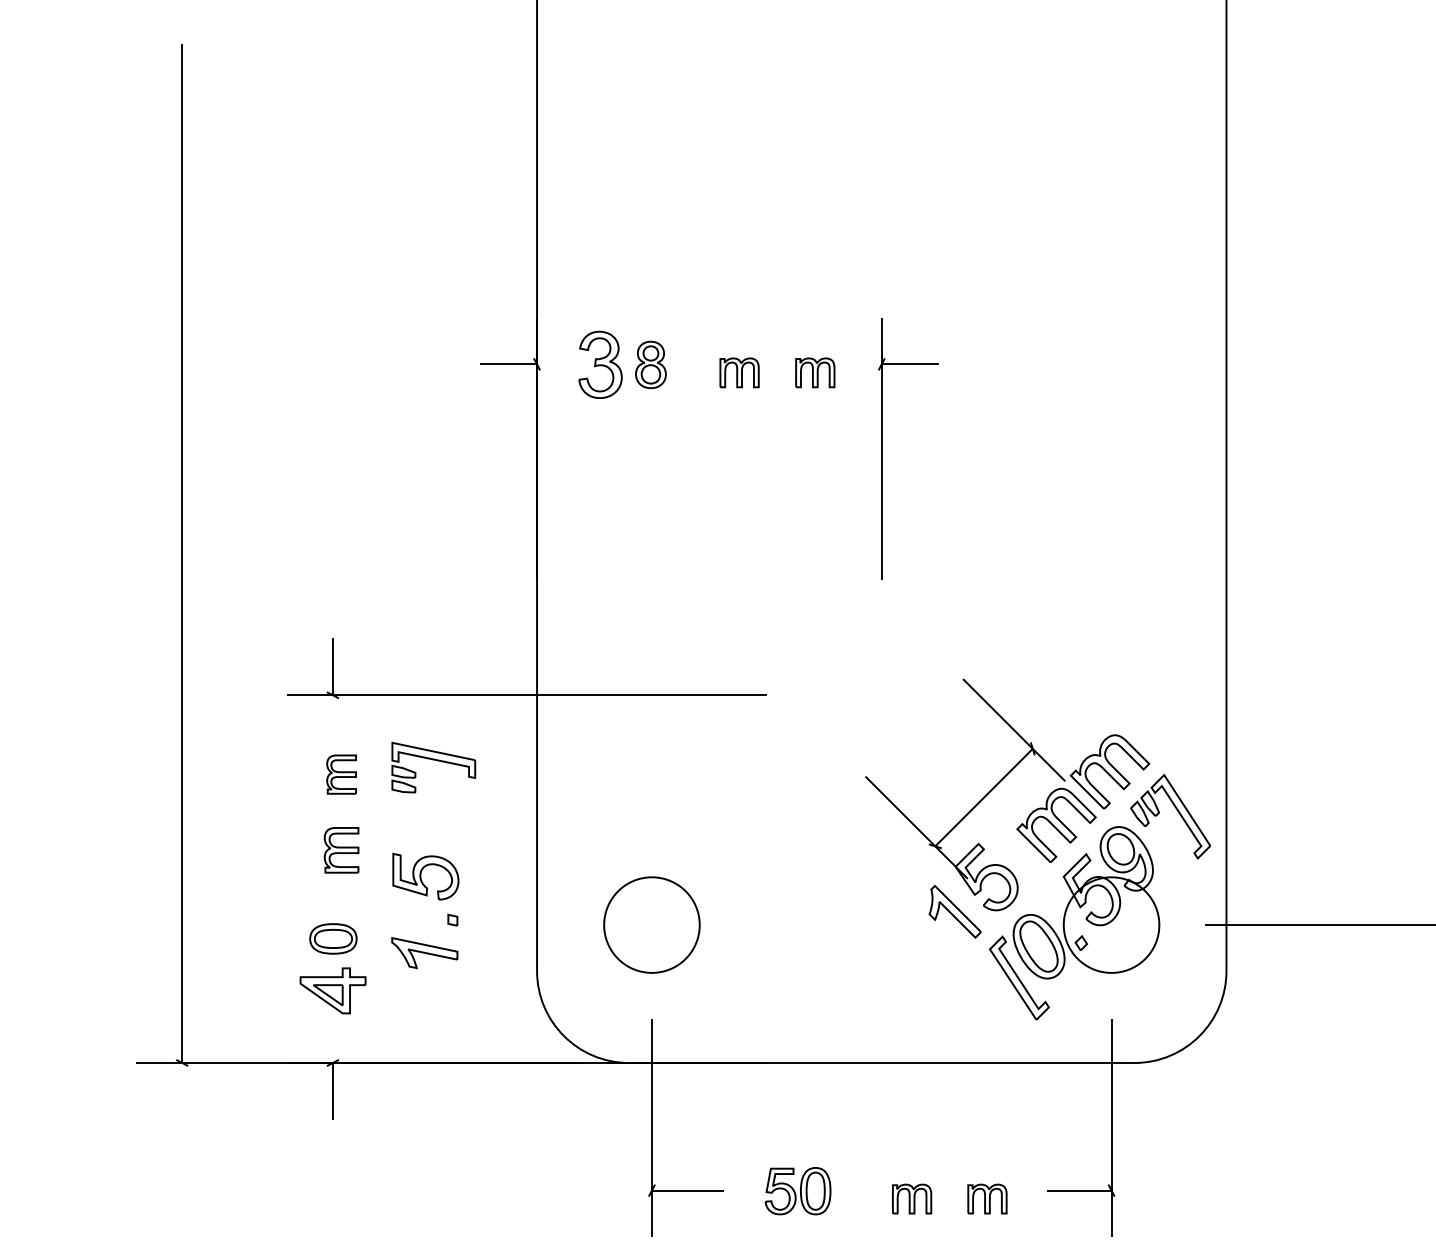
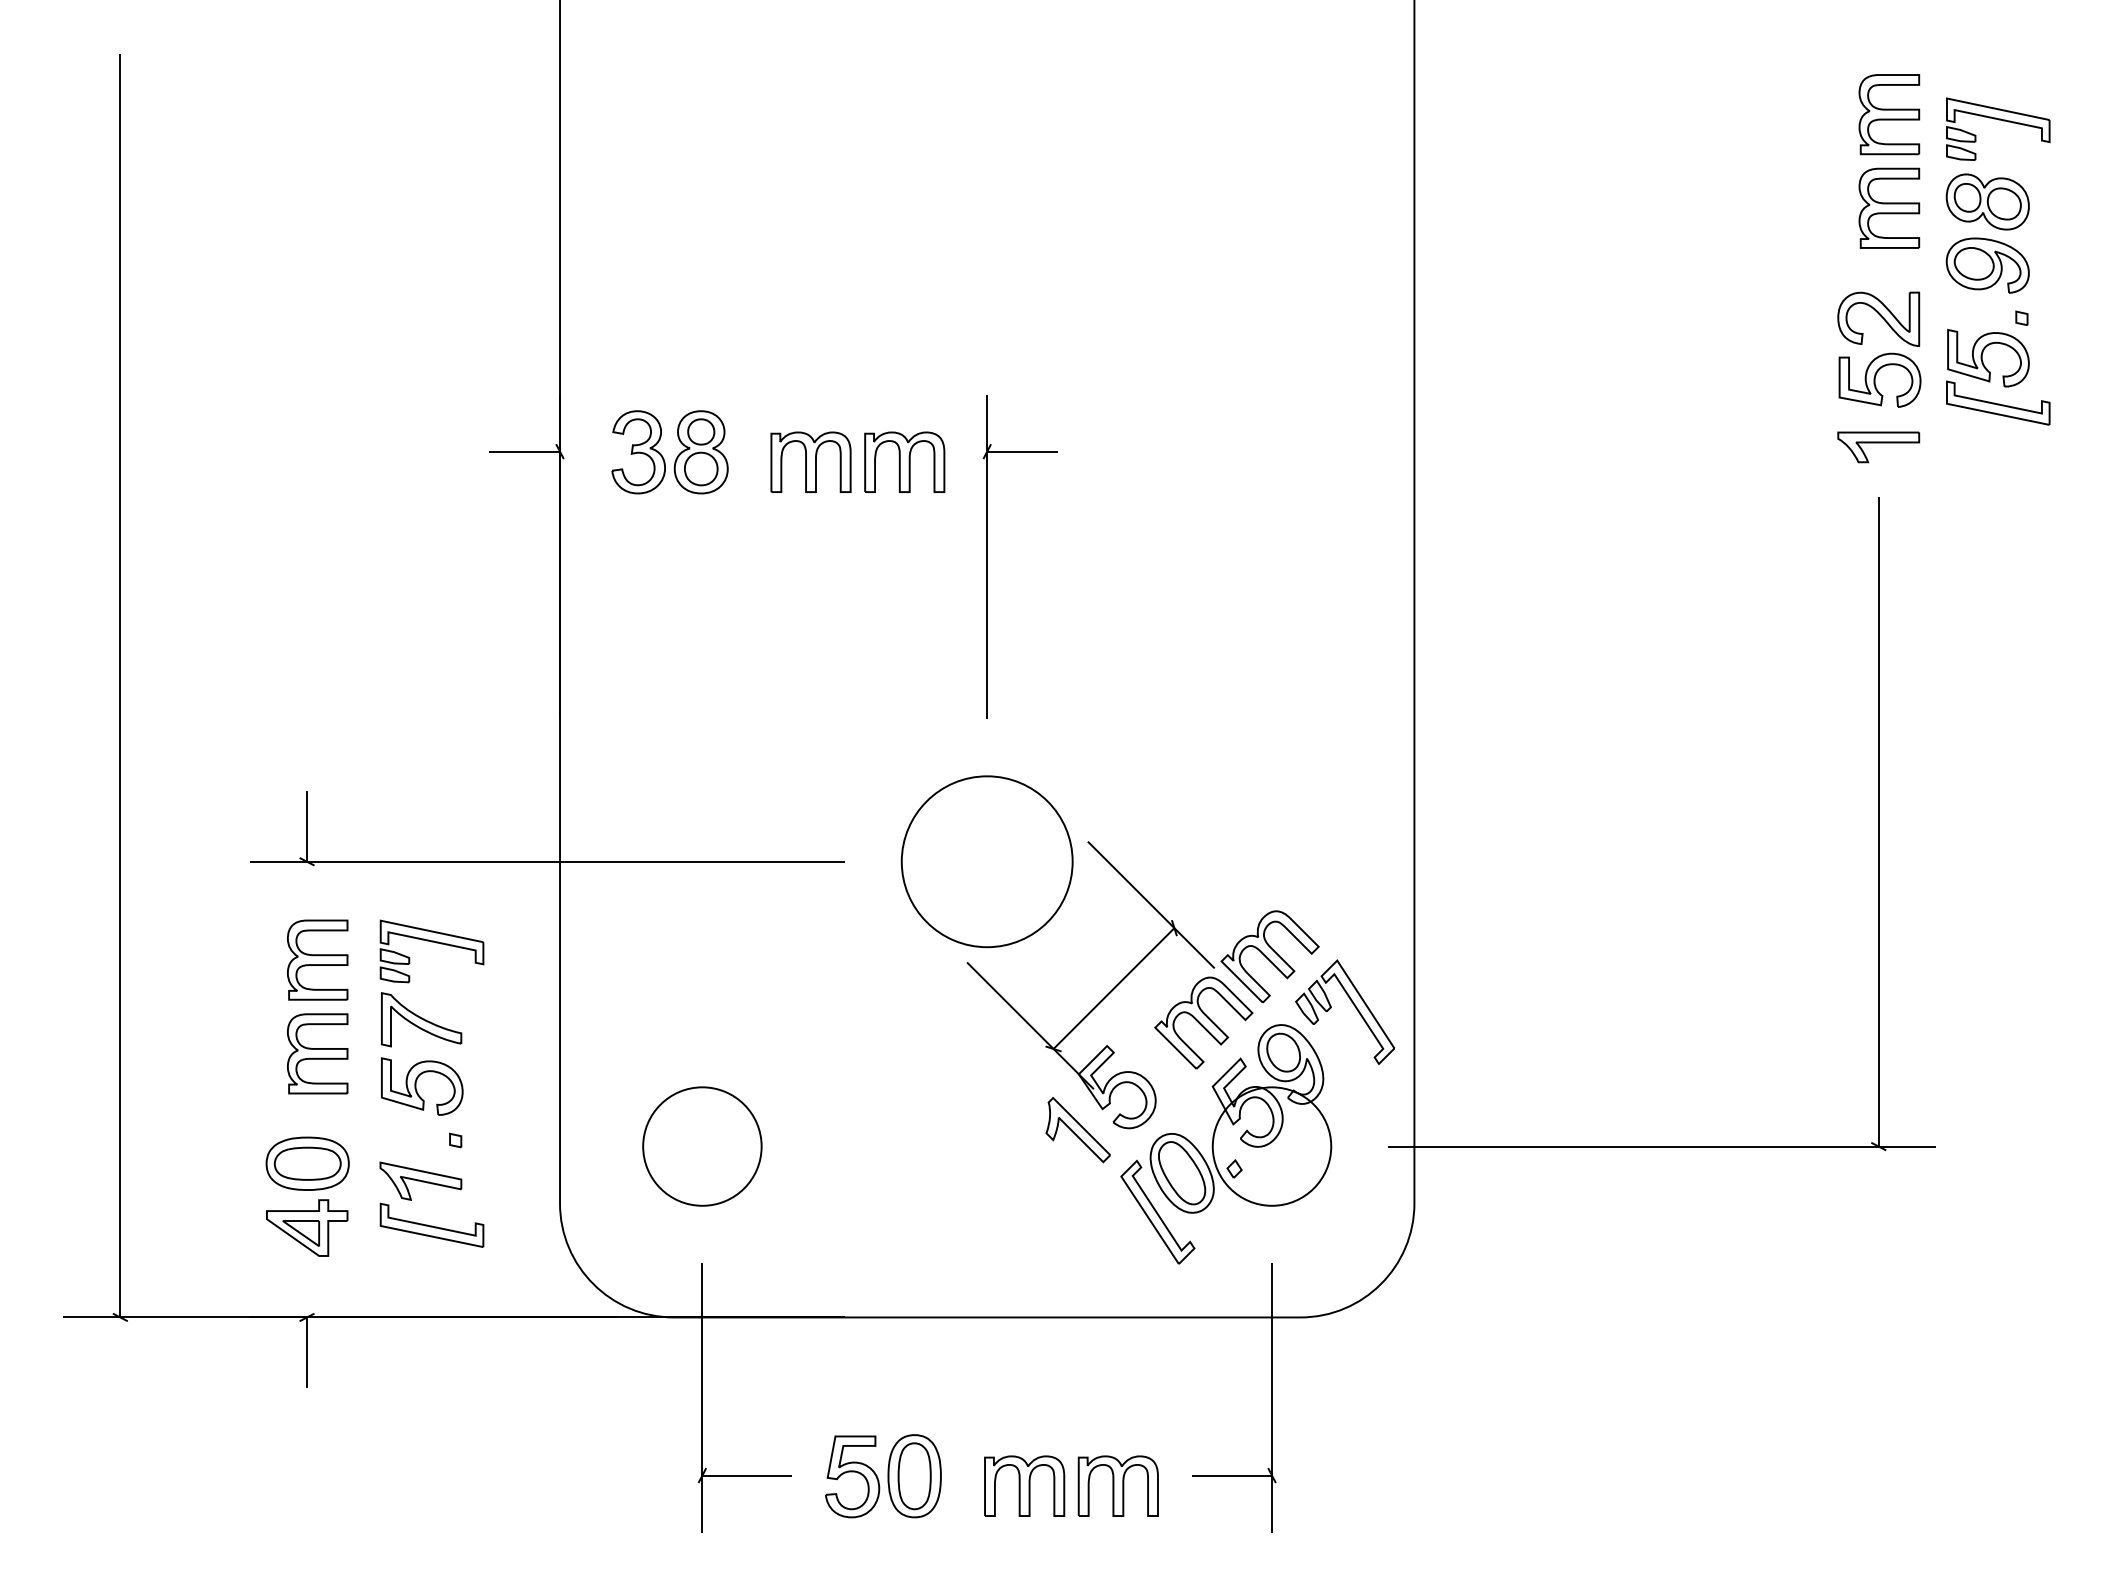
part: (650, 365) -> (700, 452), size x1.43
part: (739, 372) -> (810, 461), size x1.67
part: (815, 372) -> (904, 461), size x1.67
part: (881, 695) -> (986, 861), added
part: (341, 774) -> (317, 959), size x1.67
part: (425, 822) -> (421, 1019), added
part: (341, 850) -> (317, 1053), size x1.43
part: (333, 938) -> (307, 1163), size x1.43
part: (433, 987) -> (431, 1224), added
part: (798, 1191) -> (883, 1476), size x1.43
part: (911, 1198) -> (1024, 1485), size x1.67
part: (986, 1198) -> (1117, 1485), size x1.67

